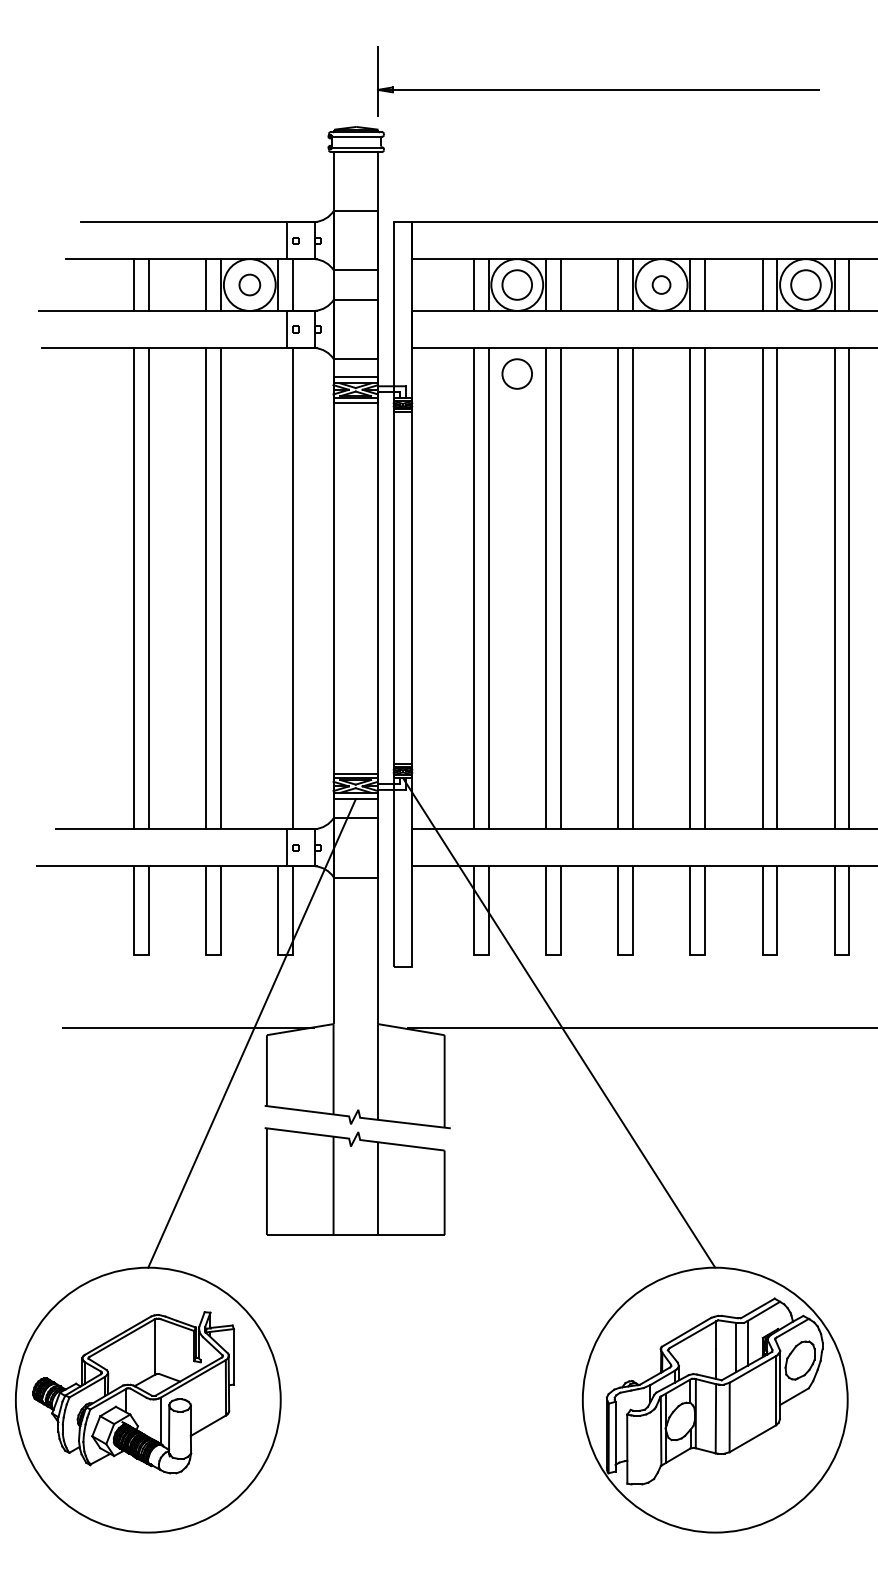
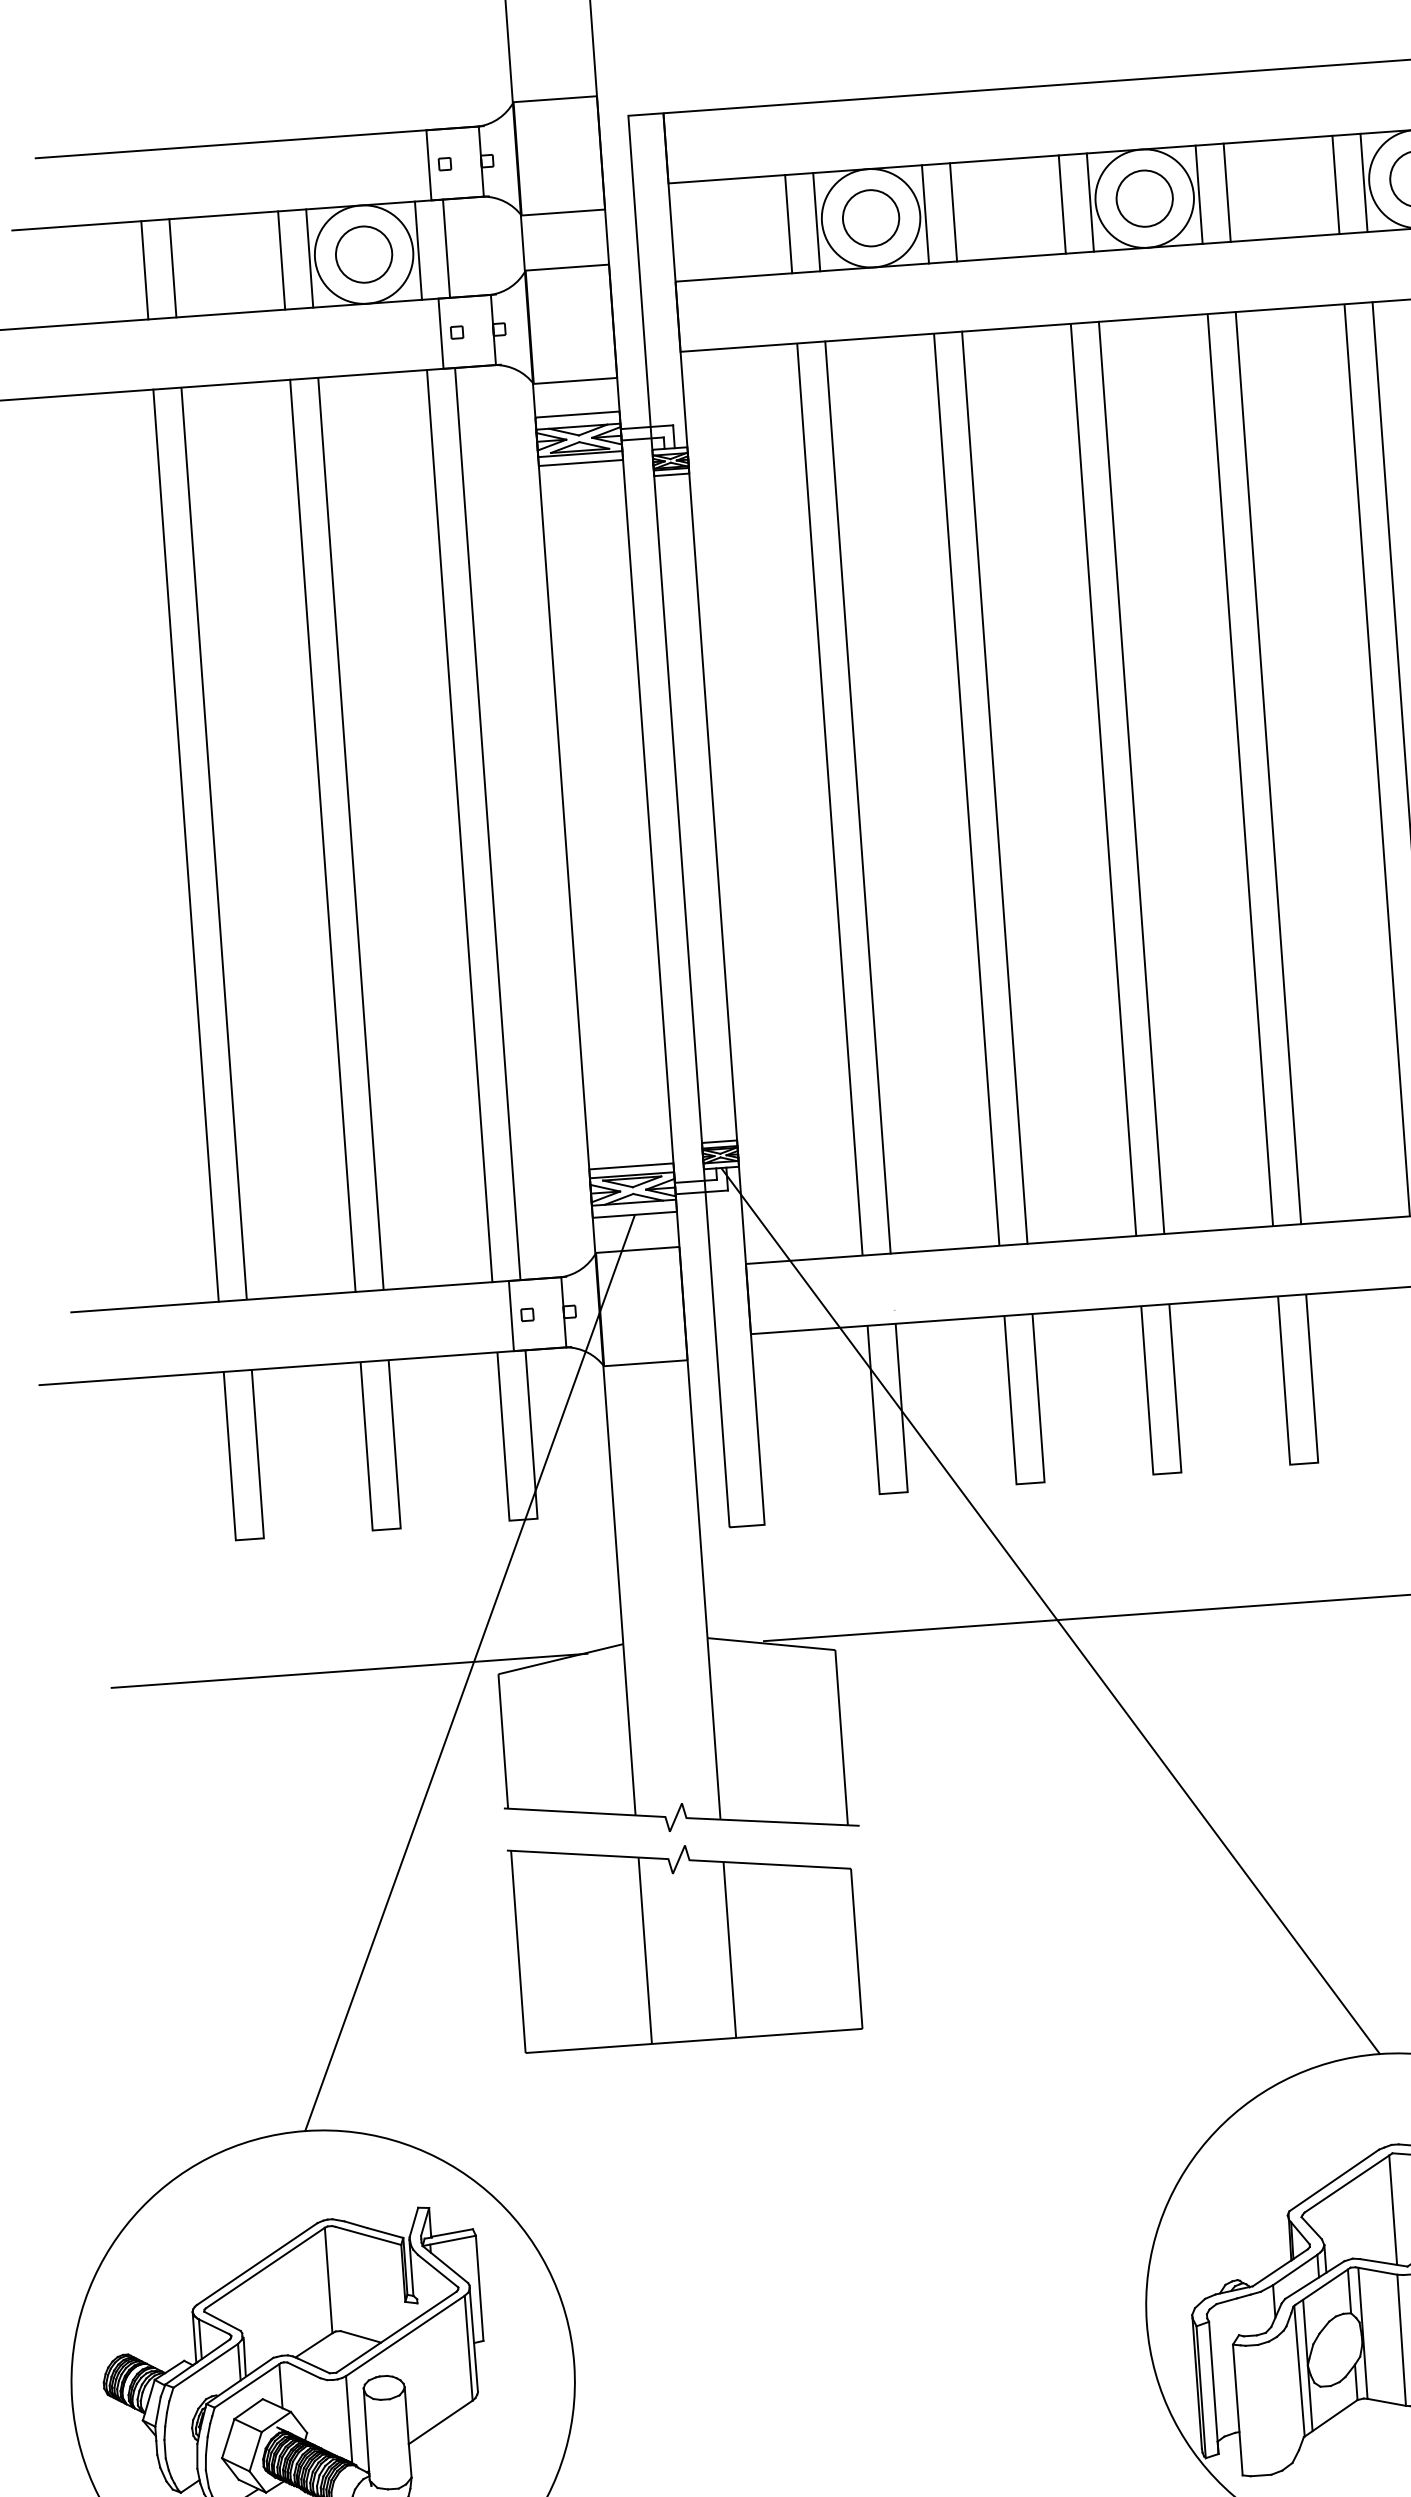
circle: (249, 284) -> (363, 253), size x1.43
circle: (661, 284) -> (1144, 197), size x1.67
circle: (516, 373) -> (881, 386), removed
line: (278, 588) -> (459, 825), added

